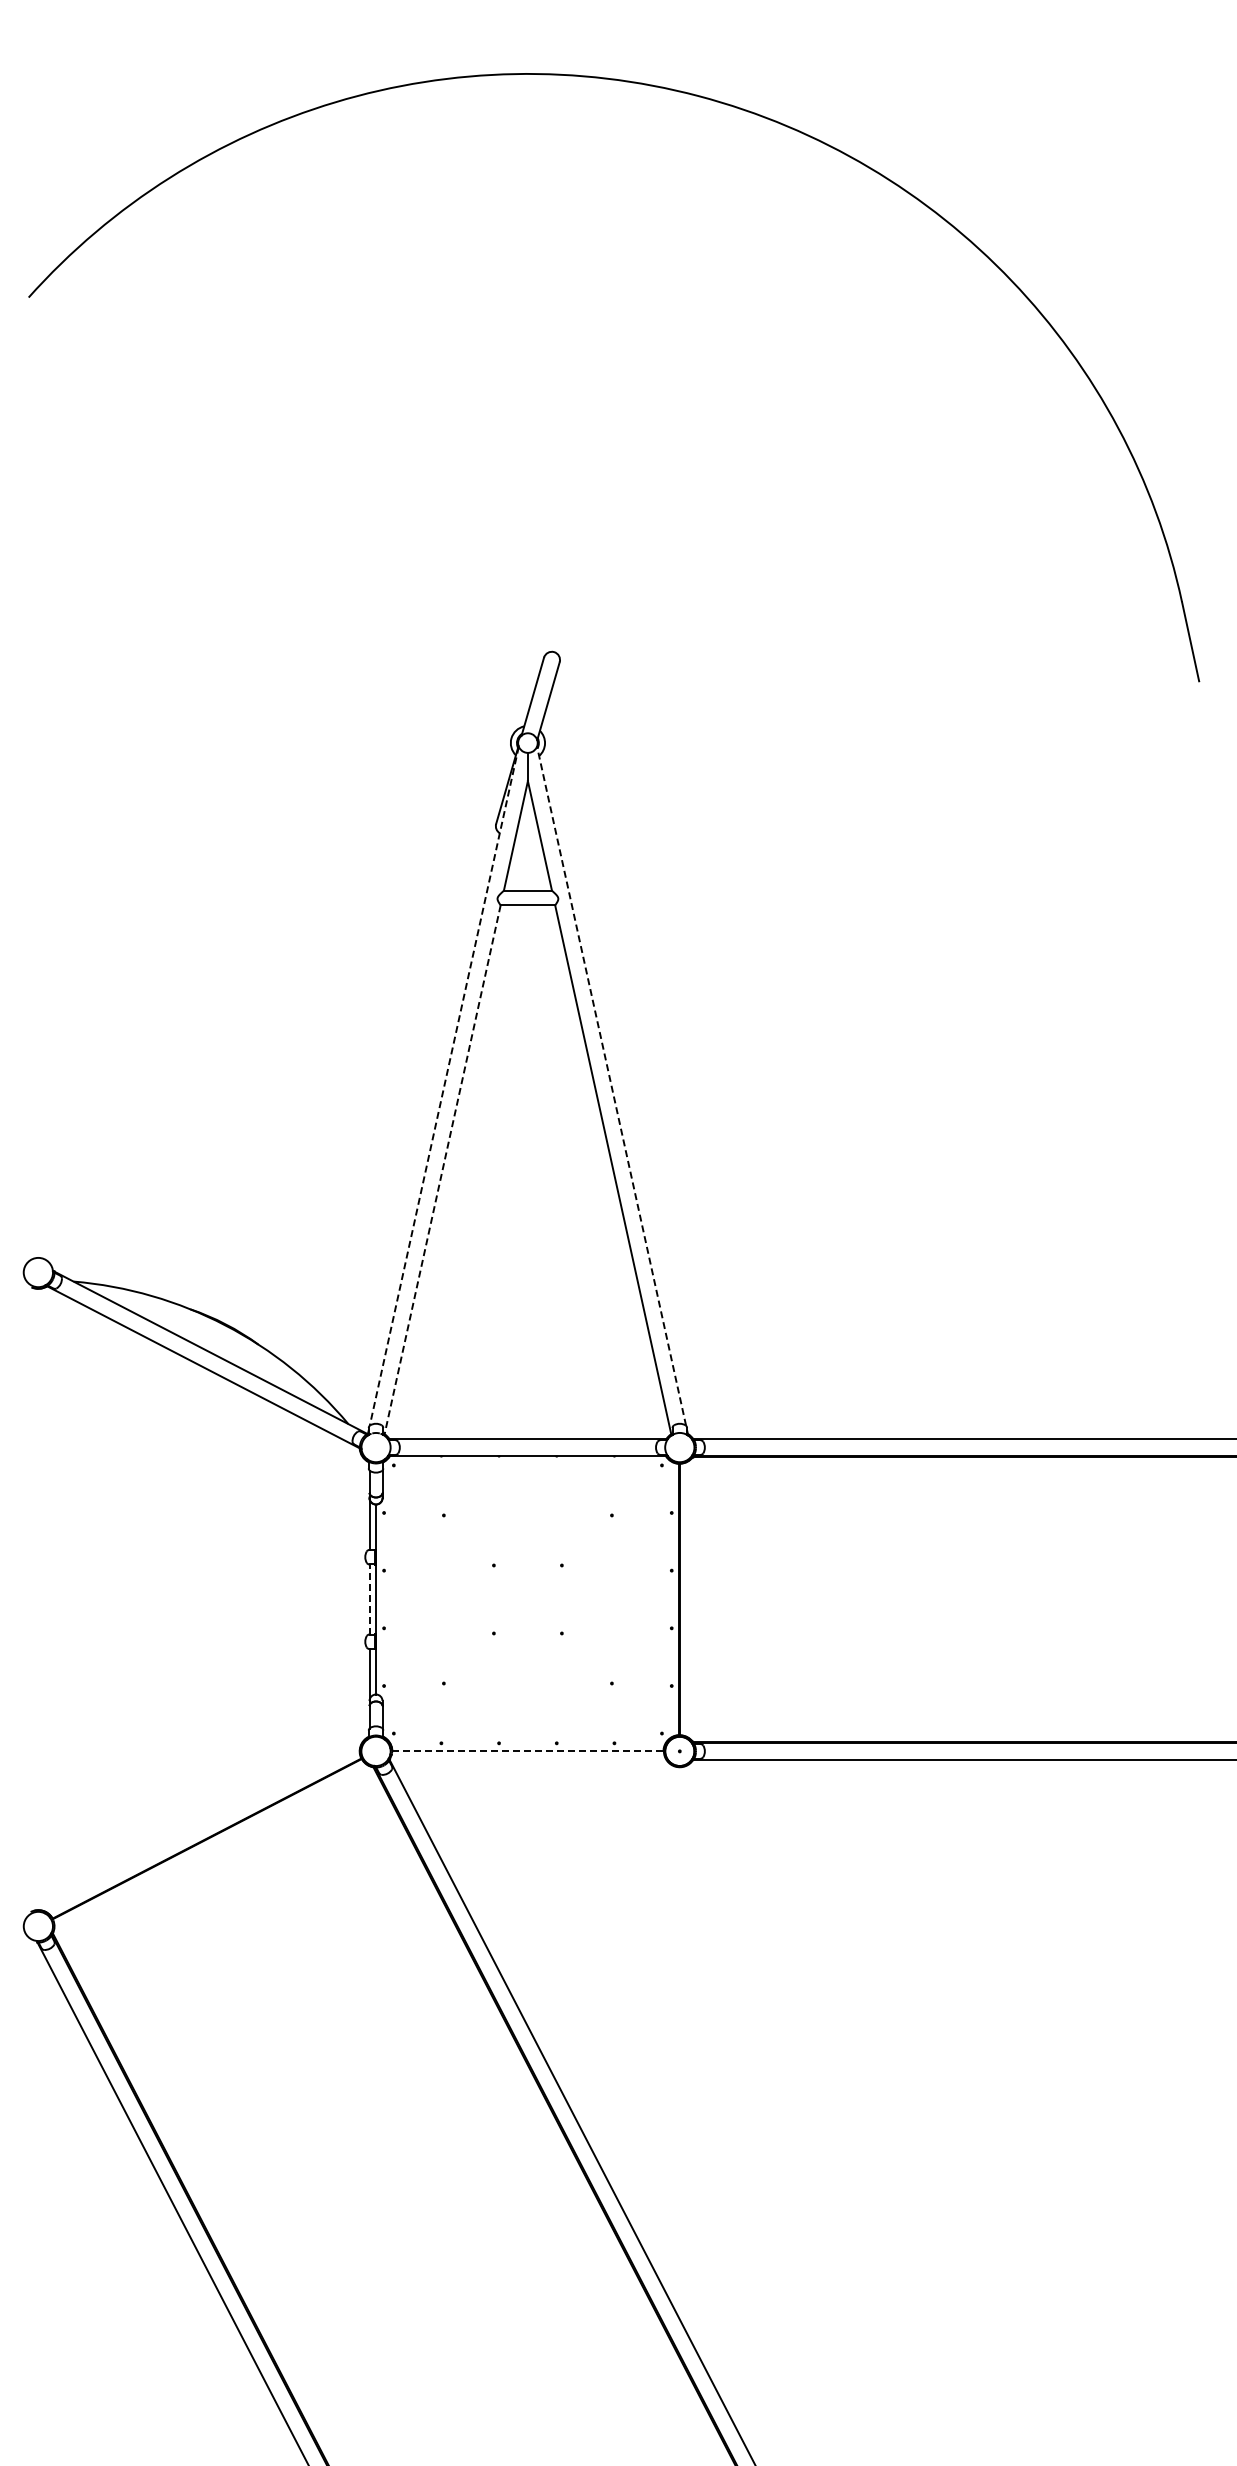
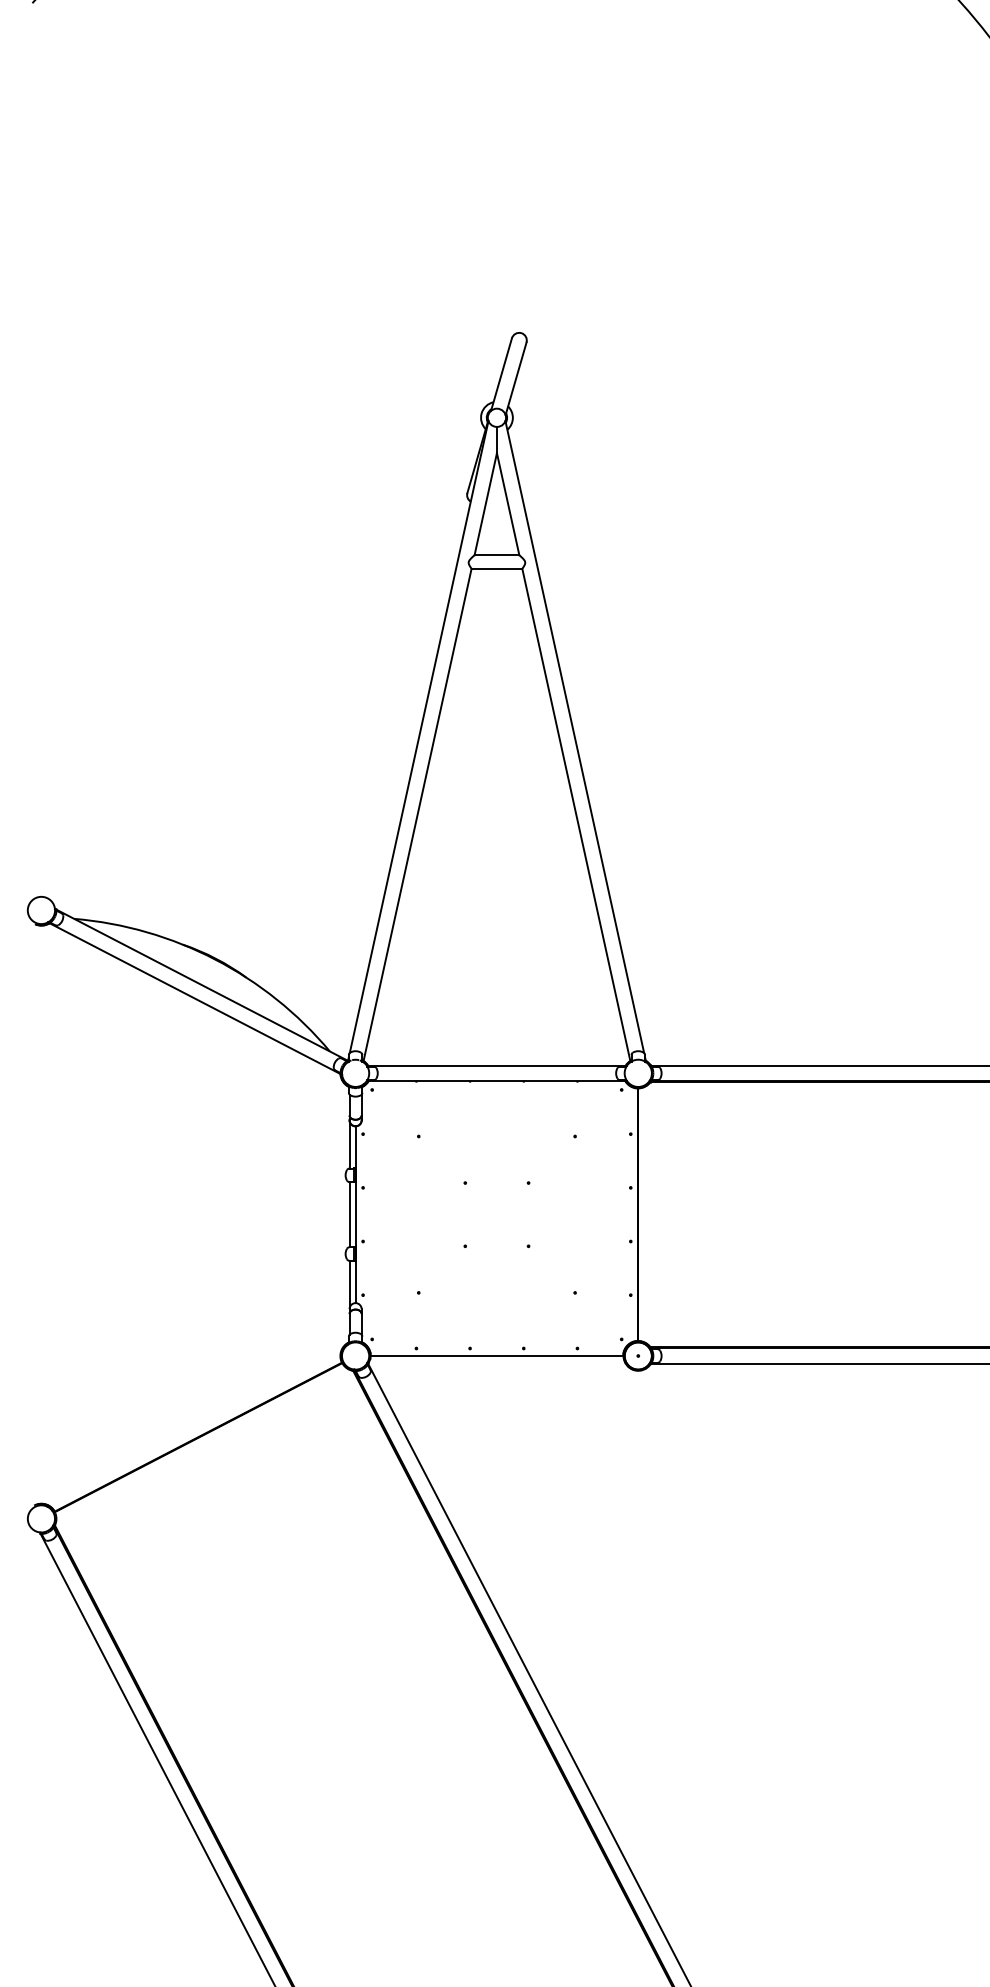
line: (444, 1086) -> (419, 737), dashed -> solid
line: (611, 1086) -> (574, 737), dashed -> solid
line: (442, 1170) -> (417, 815), dashed -> solid
line: (369, 1599) -> (349, 1214), dashed -> solid
line: (527, 1751) -> (496, 1356), dashed -> solid

